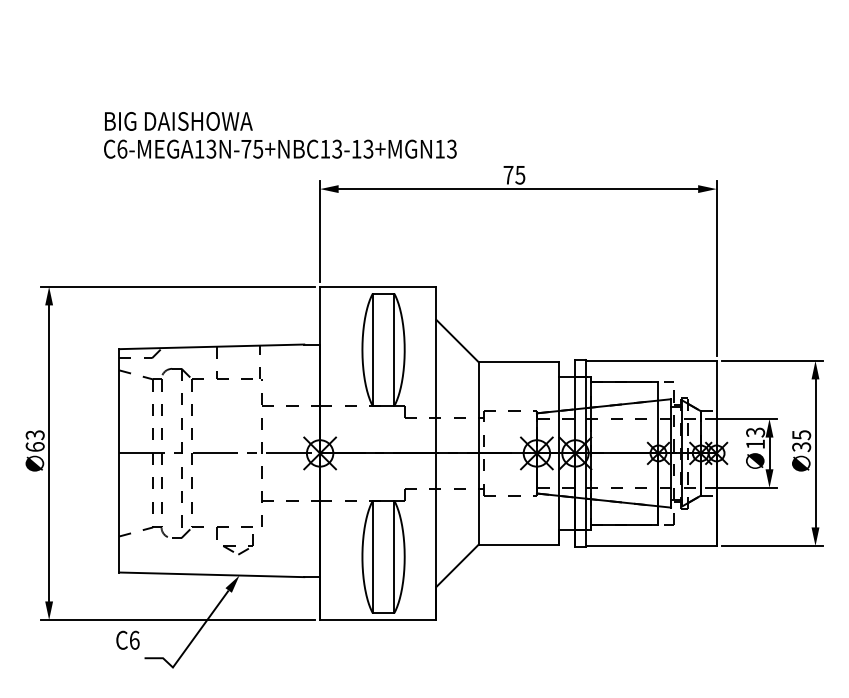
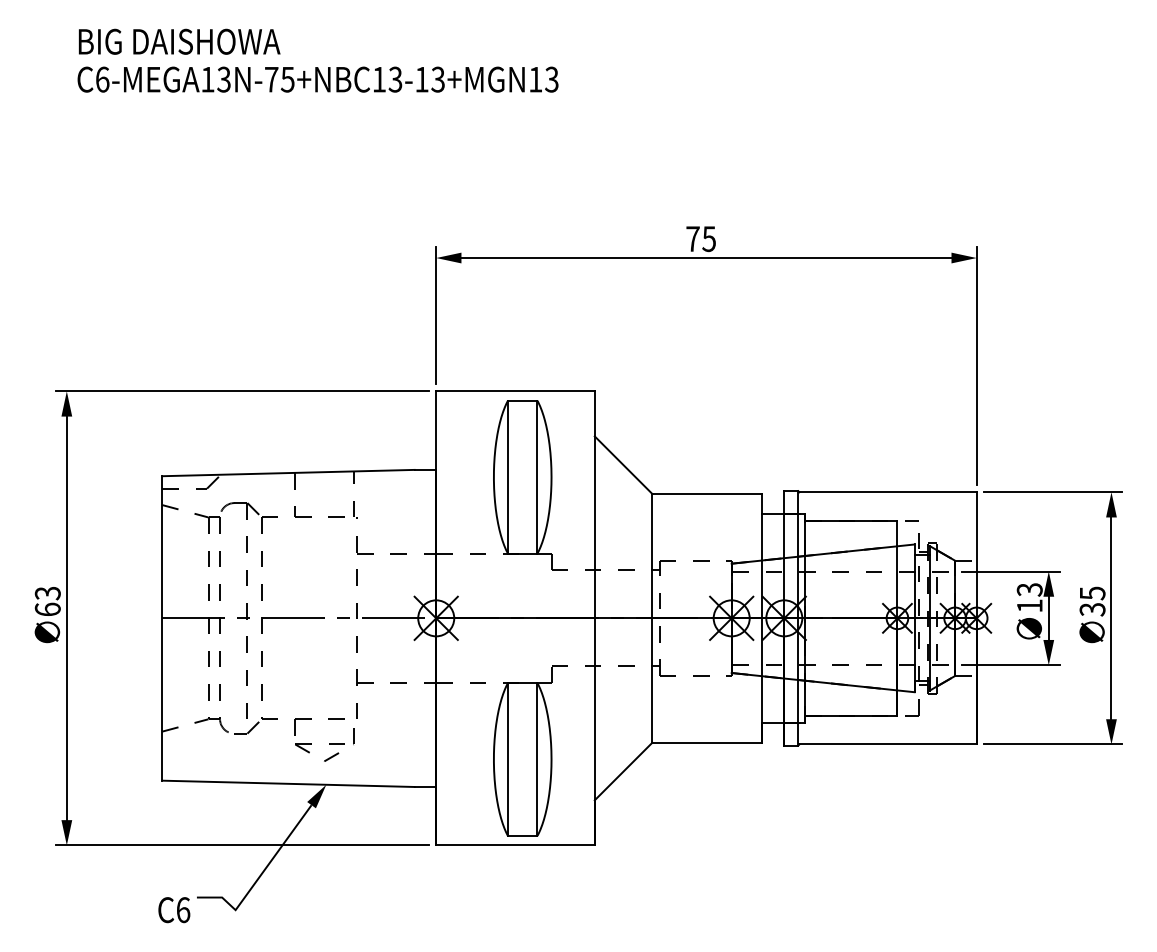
text: (279, 135) -> (317, 60), moved
part: (238, 545) -> (324, 744), size x1.43
text: (128, 640) -> (174, 910), moved

